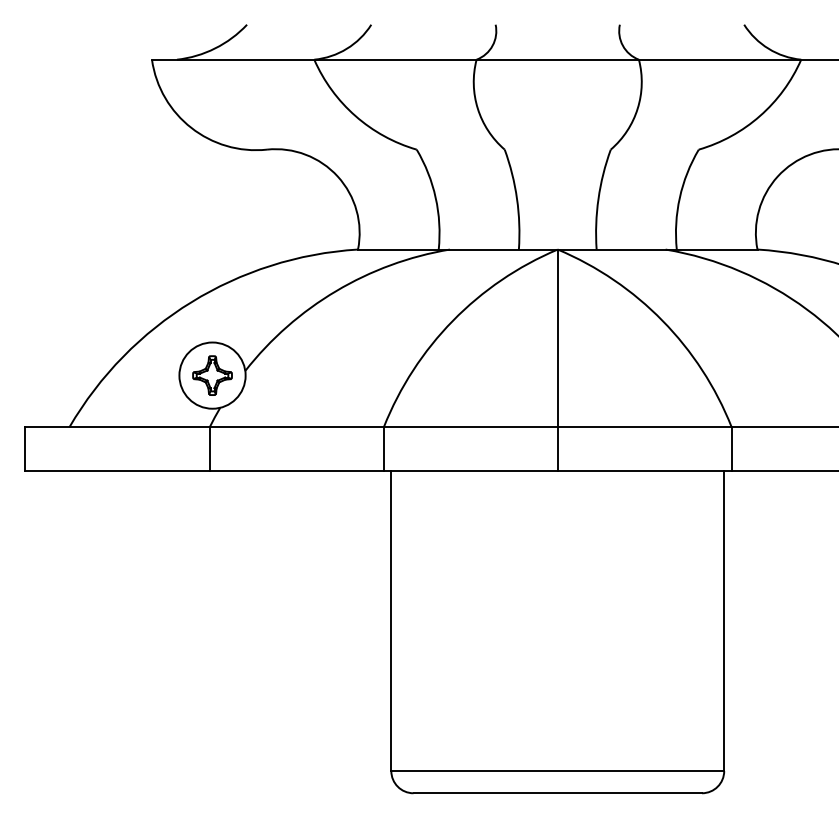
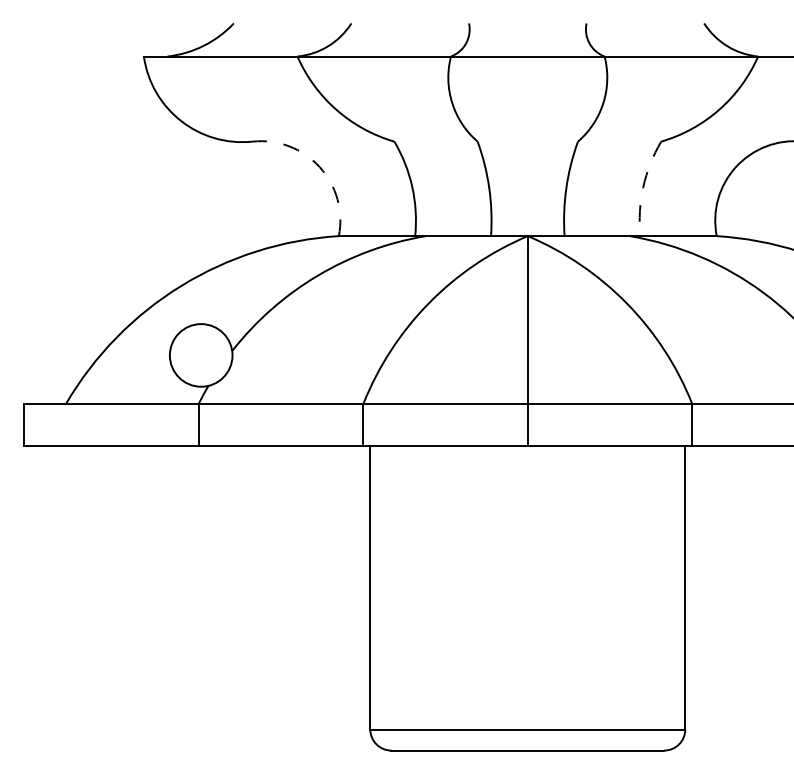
arc: (337, 176) -> (319, 167), solid -> dashed
arc: (679, 197) -> (642, 186), solid -> dashed
part: (212, 375) -> (201, 355), removed

